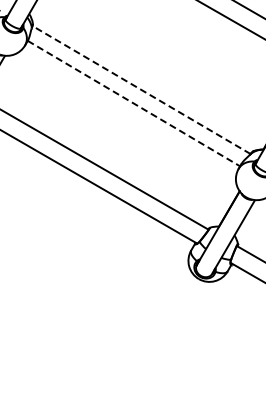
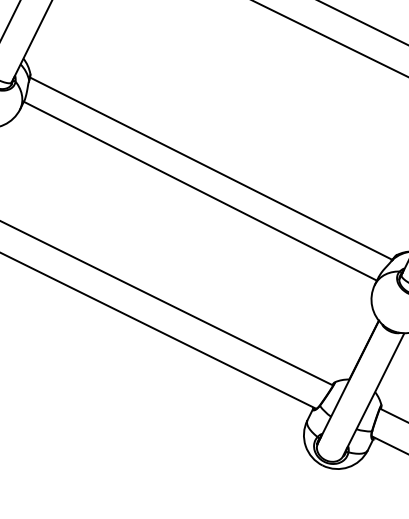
line: (141, 89) -> (211, 167), dashed -> solid
line: (134, 103) -> (201, 191), dashed -> solid

